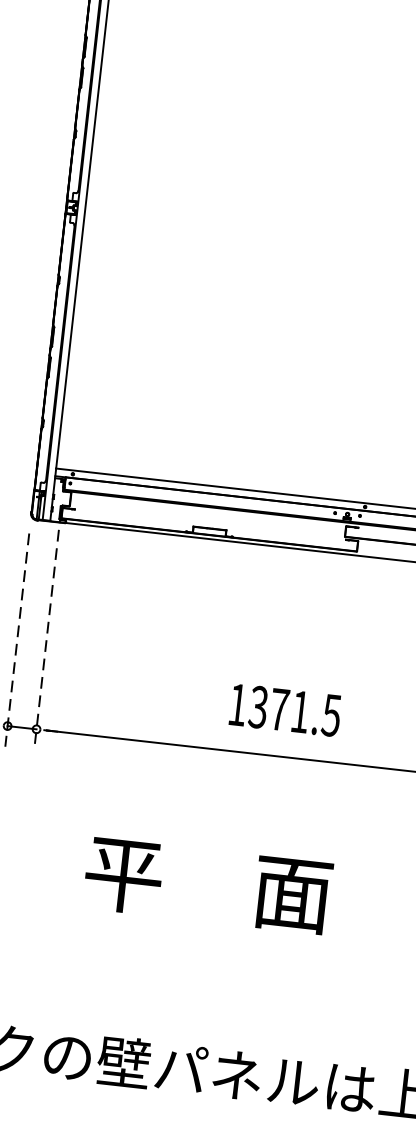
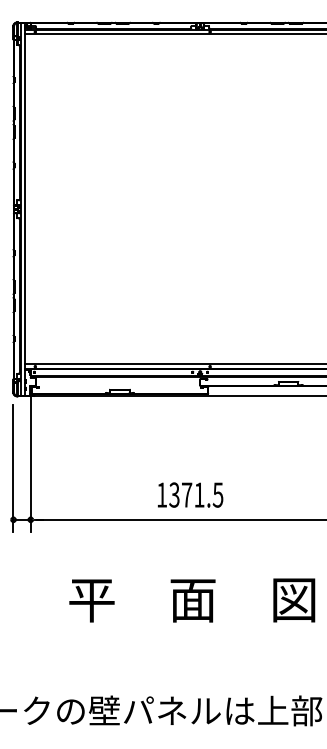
line: (47, 631) -> (30, 461), dashed -> solid
line: (17, 640) -> (13, 468), dashed -> solid
text: (285, 709) -> (190, 494), moved

